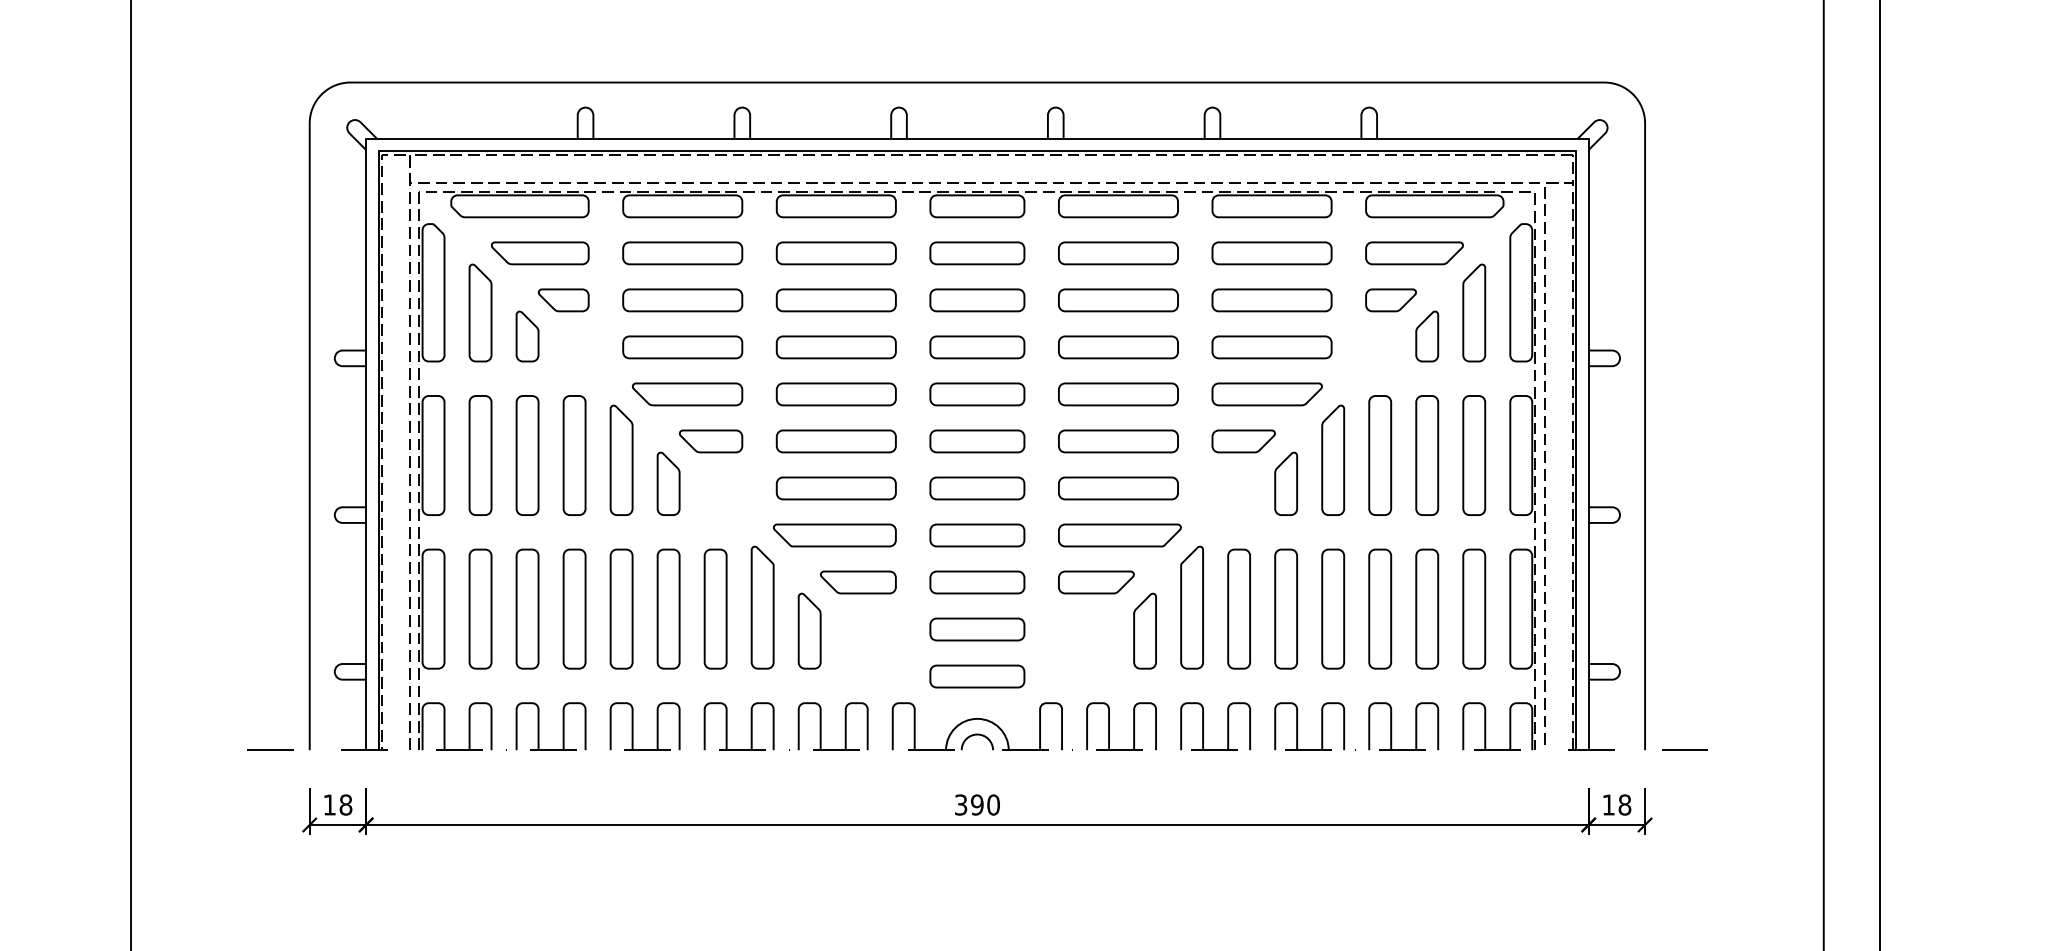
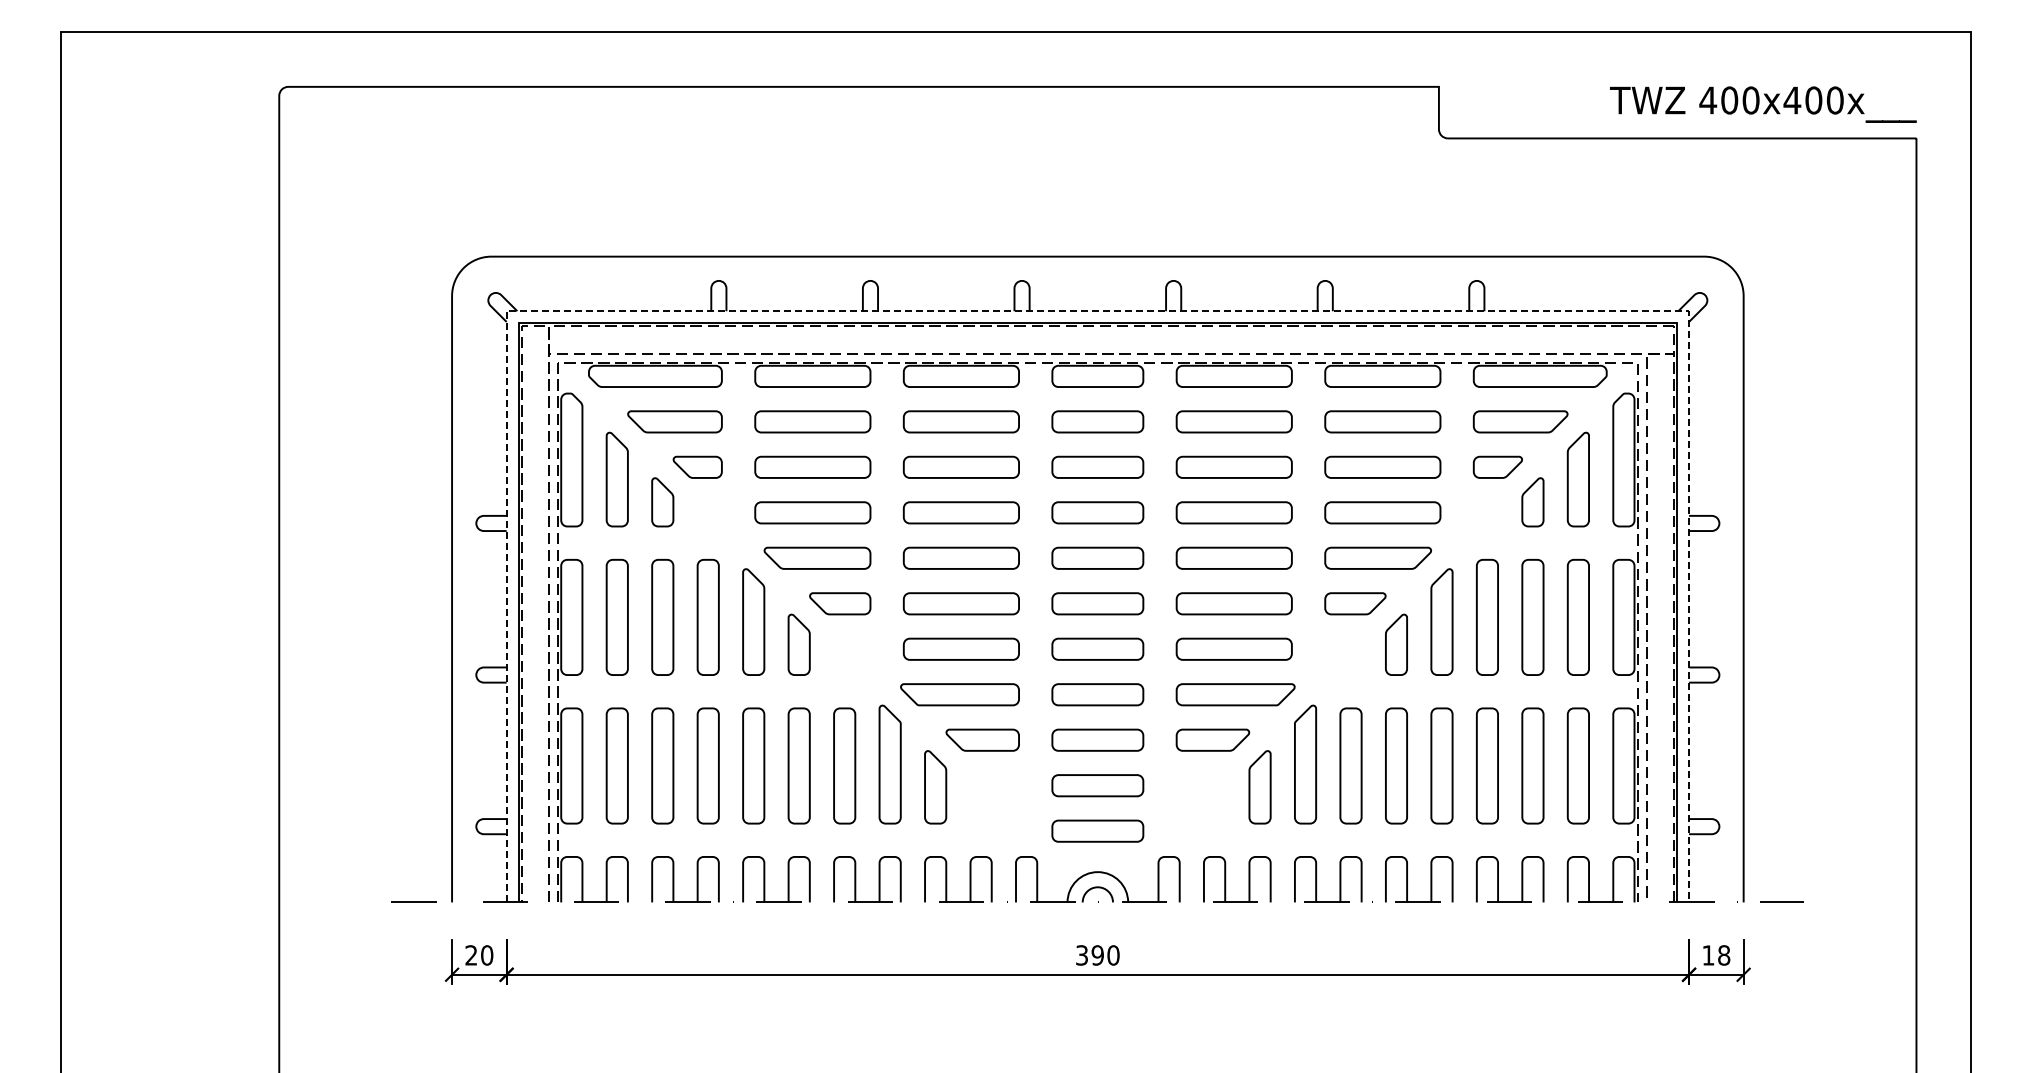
line: (978, 139) -> (1098, 311), solid -> dashed
text: (338, 805) -> (479, 955), 18 -> 20

